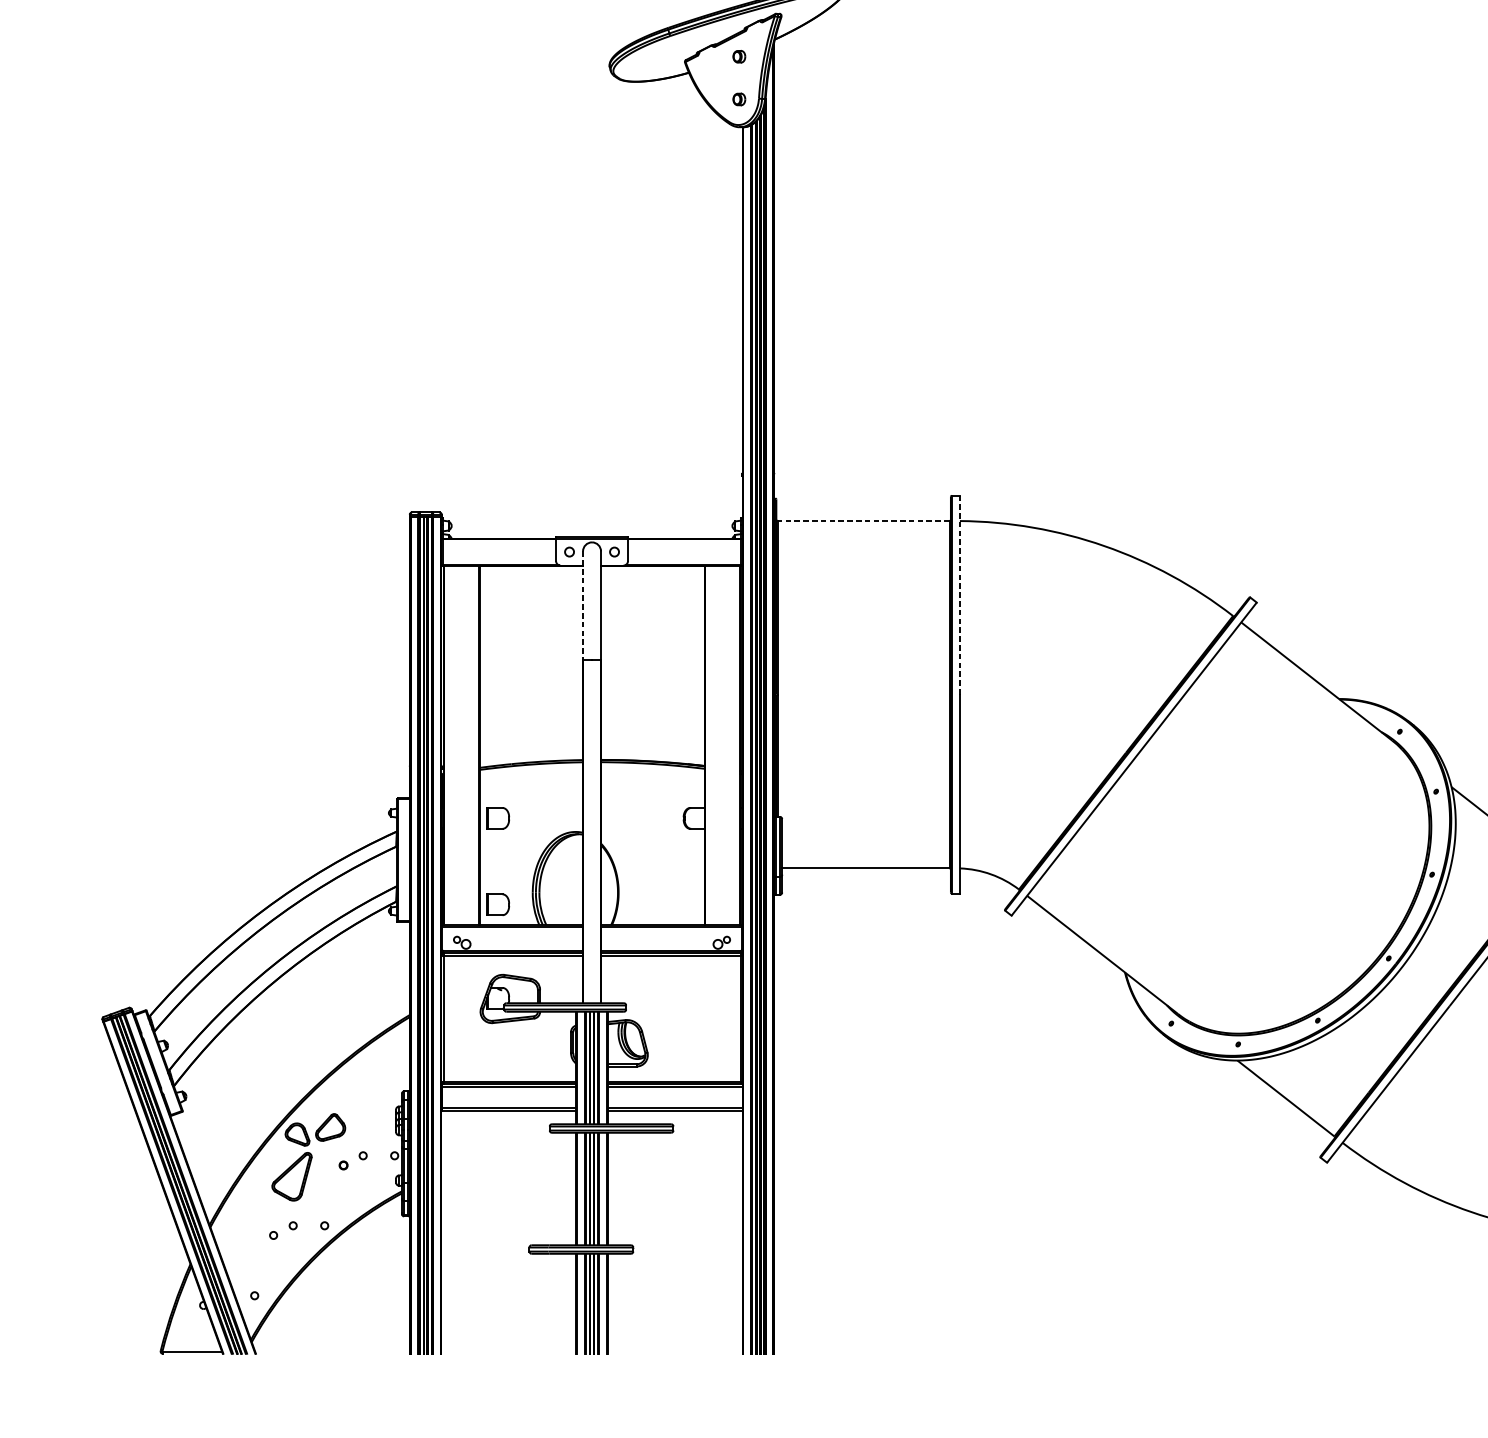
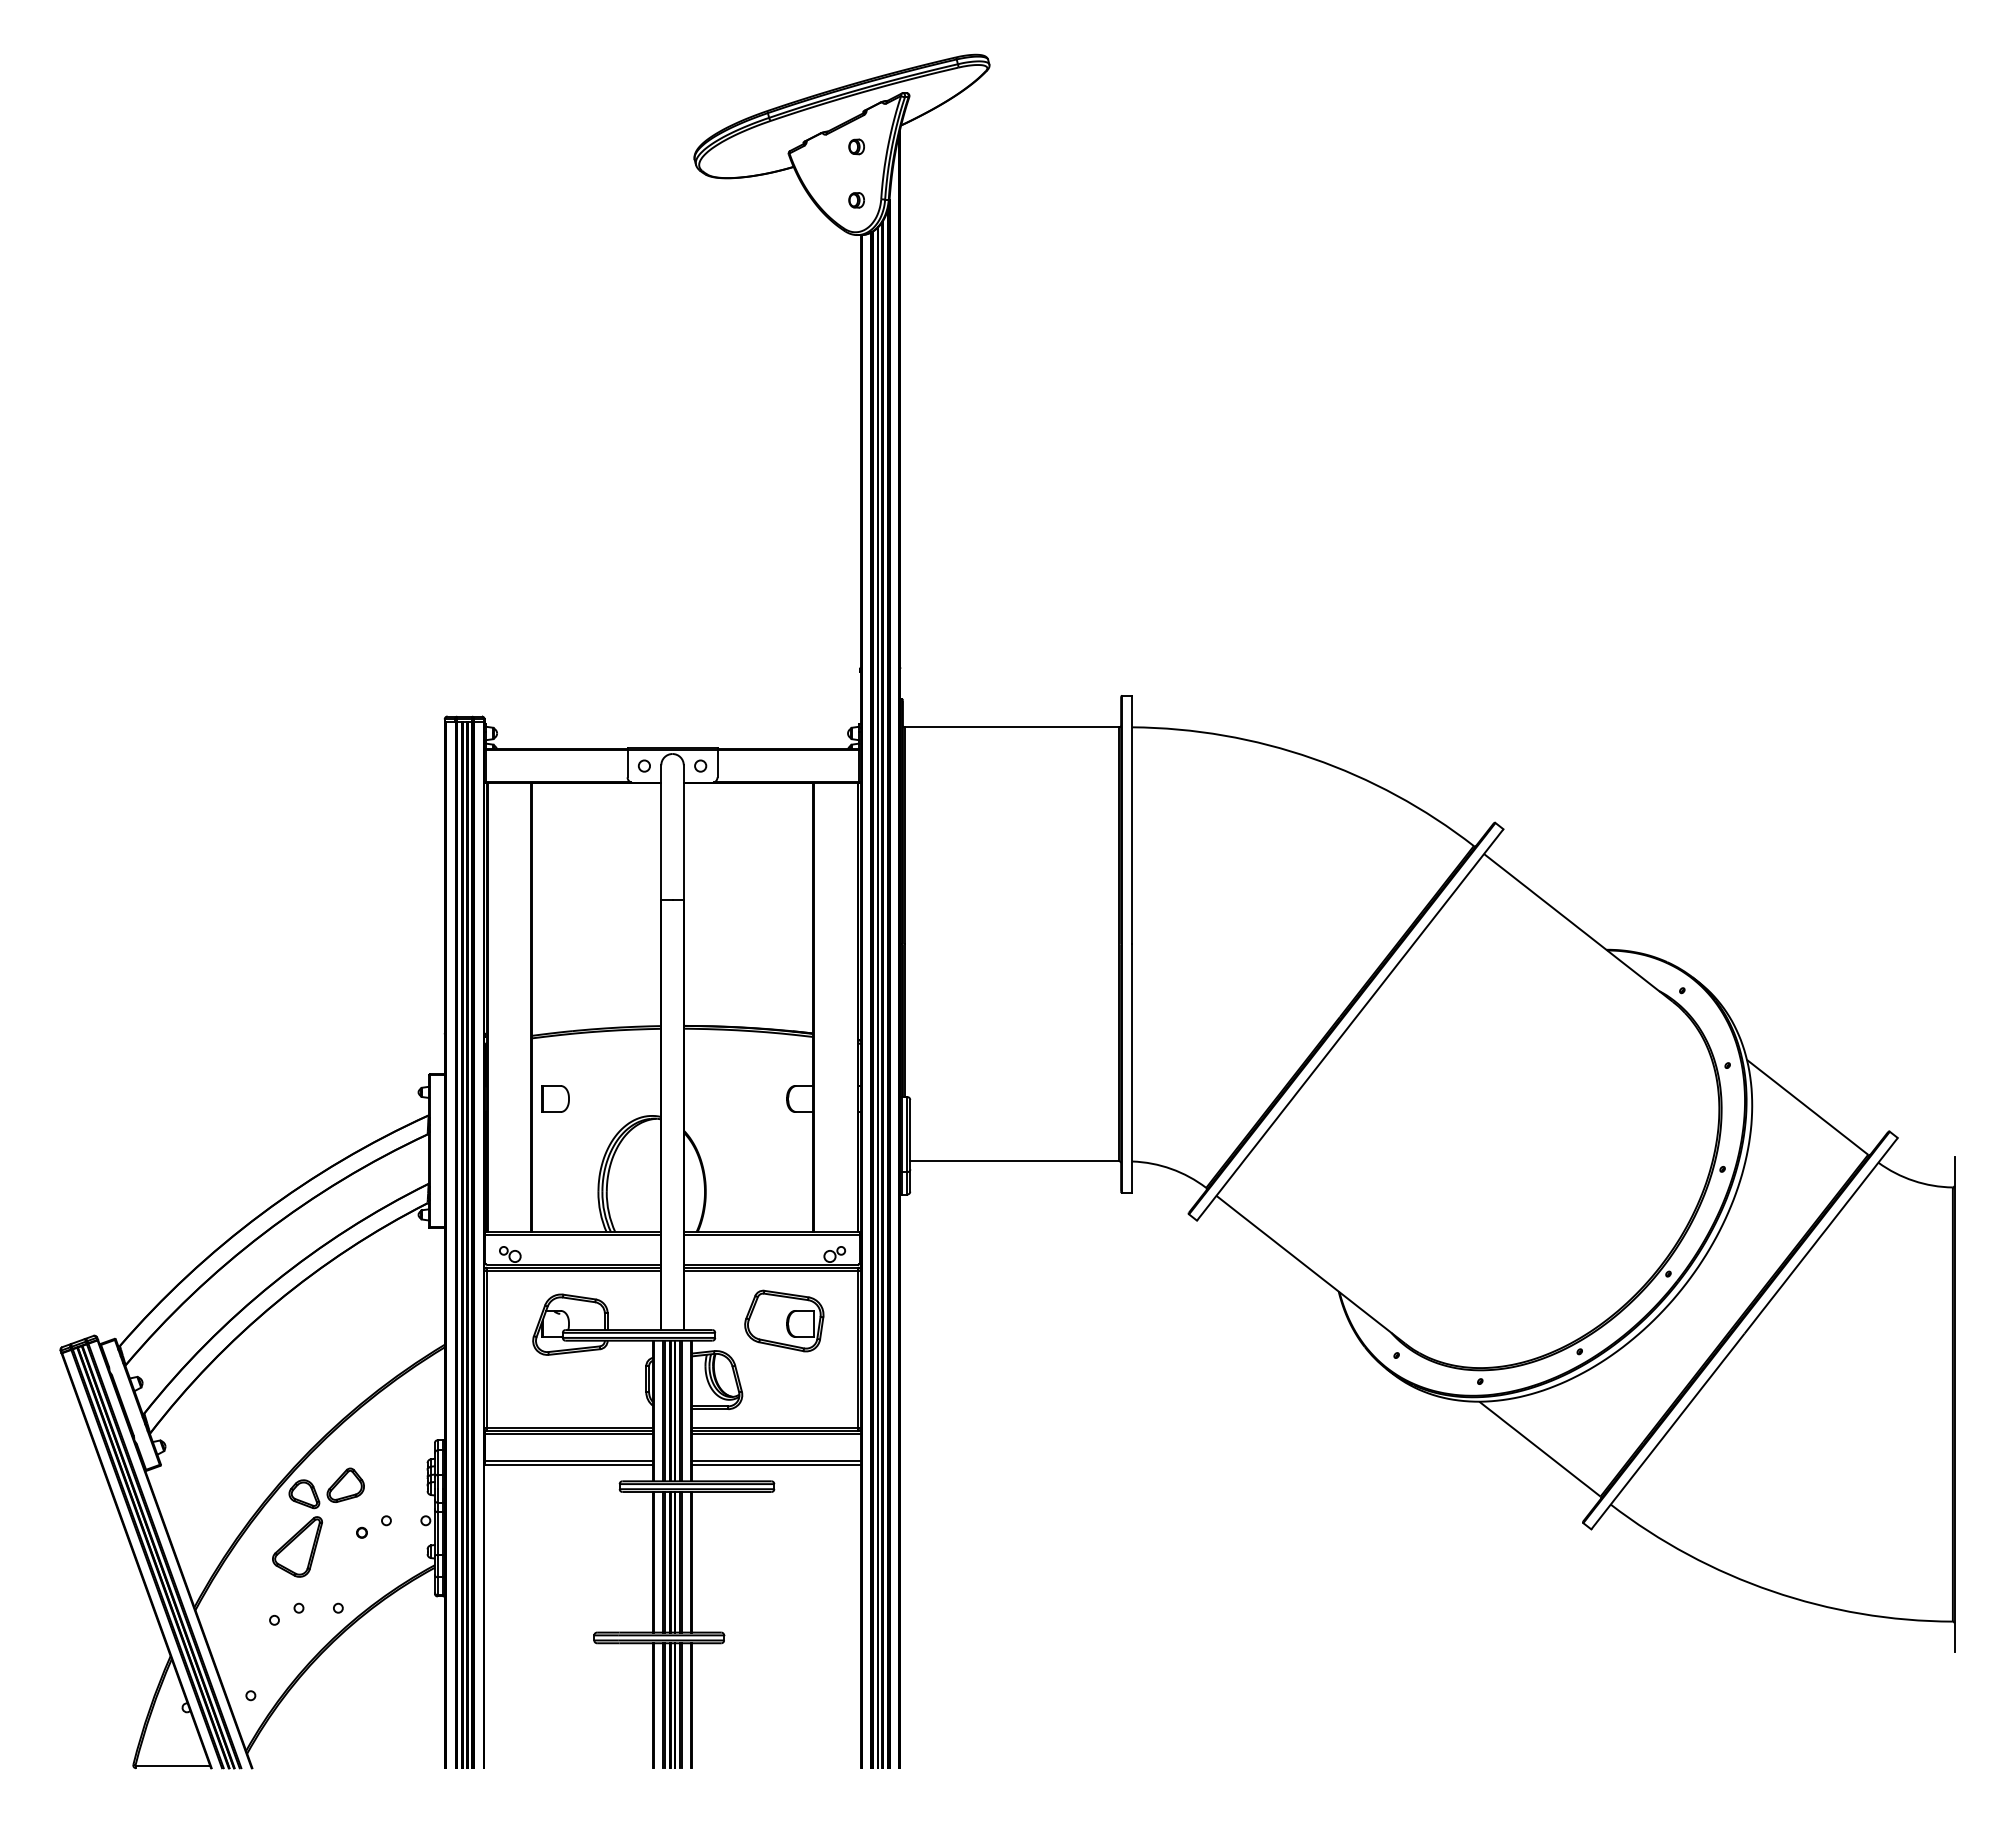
line: (863, 521) -> (1011, 727), dashed -> solid
line: (960, 594) -> (1132, 819), dashed -> solid
line: (583, 605) -> (661, 832), dashed -> solid
part: (498, 904) -> (555, 1206), removed
part: (681, 995) -> (784, 1320), added

